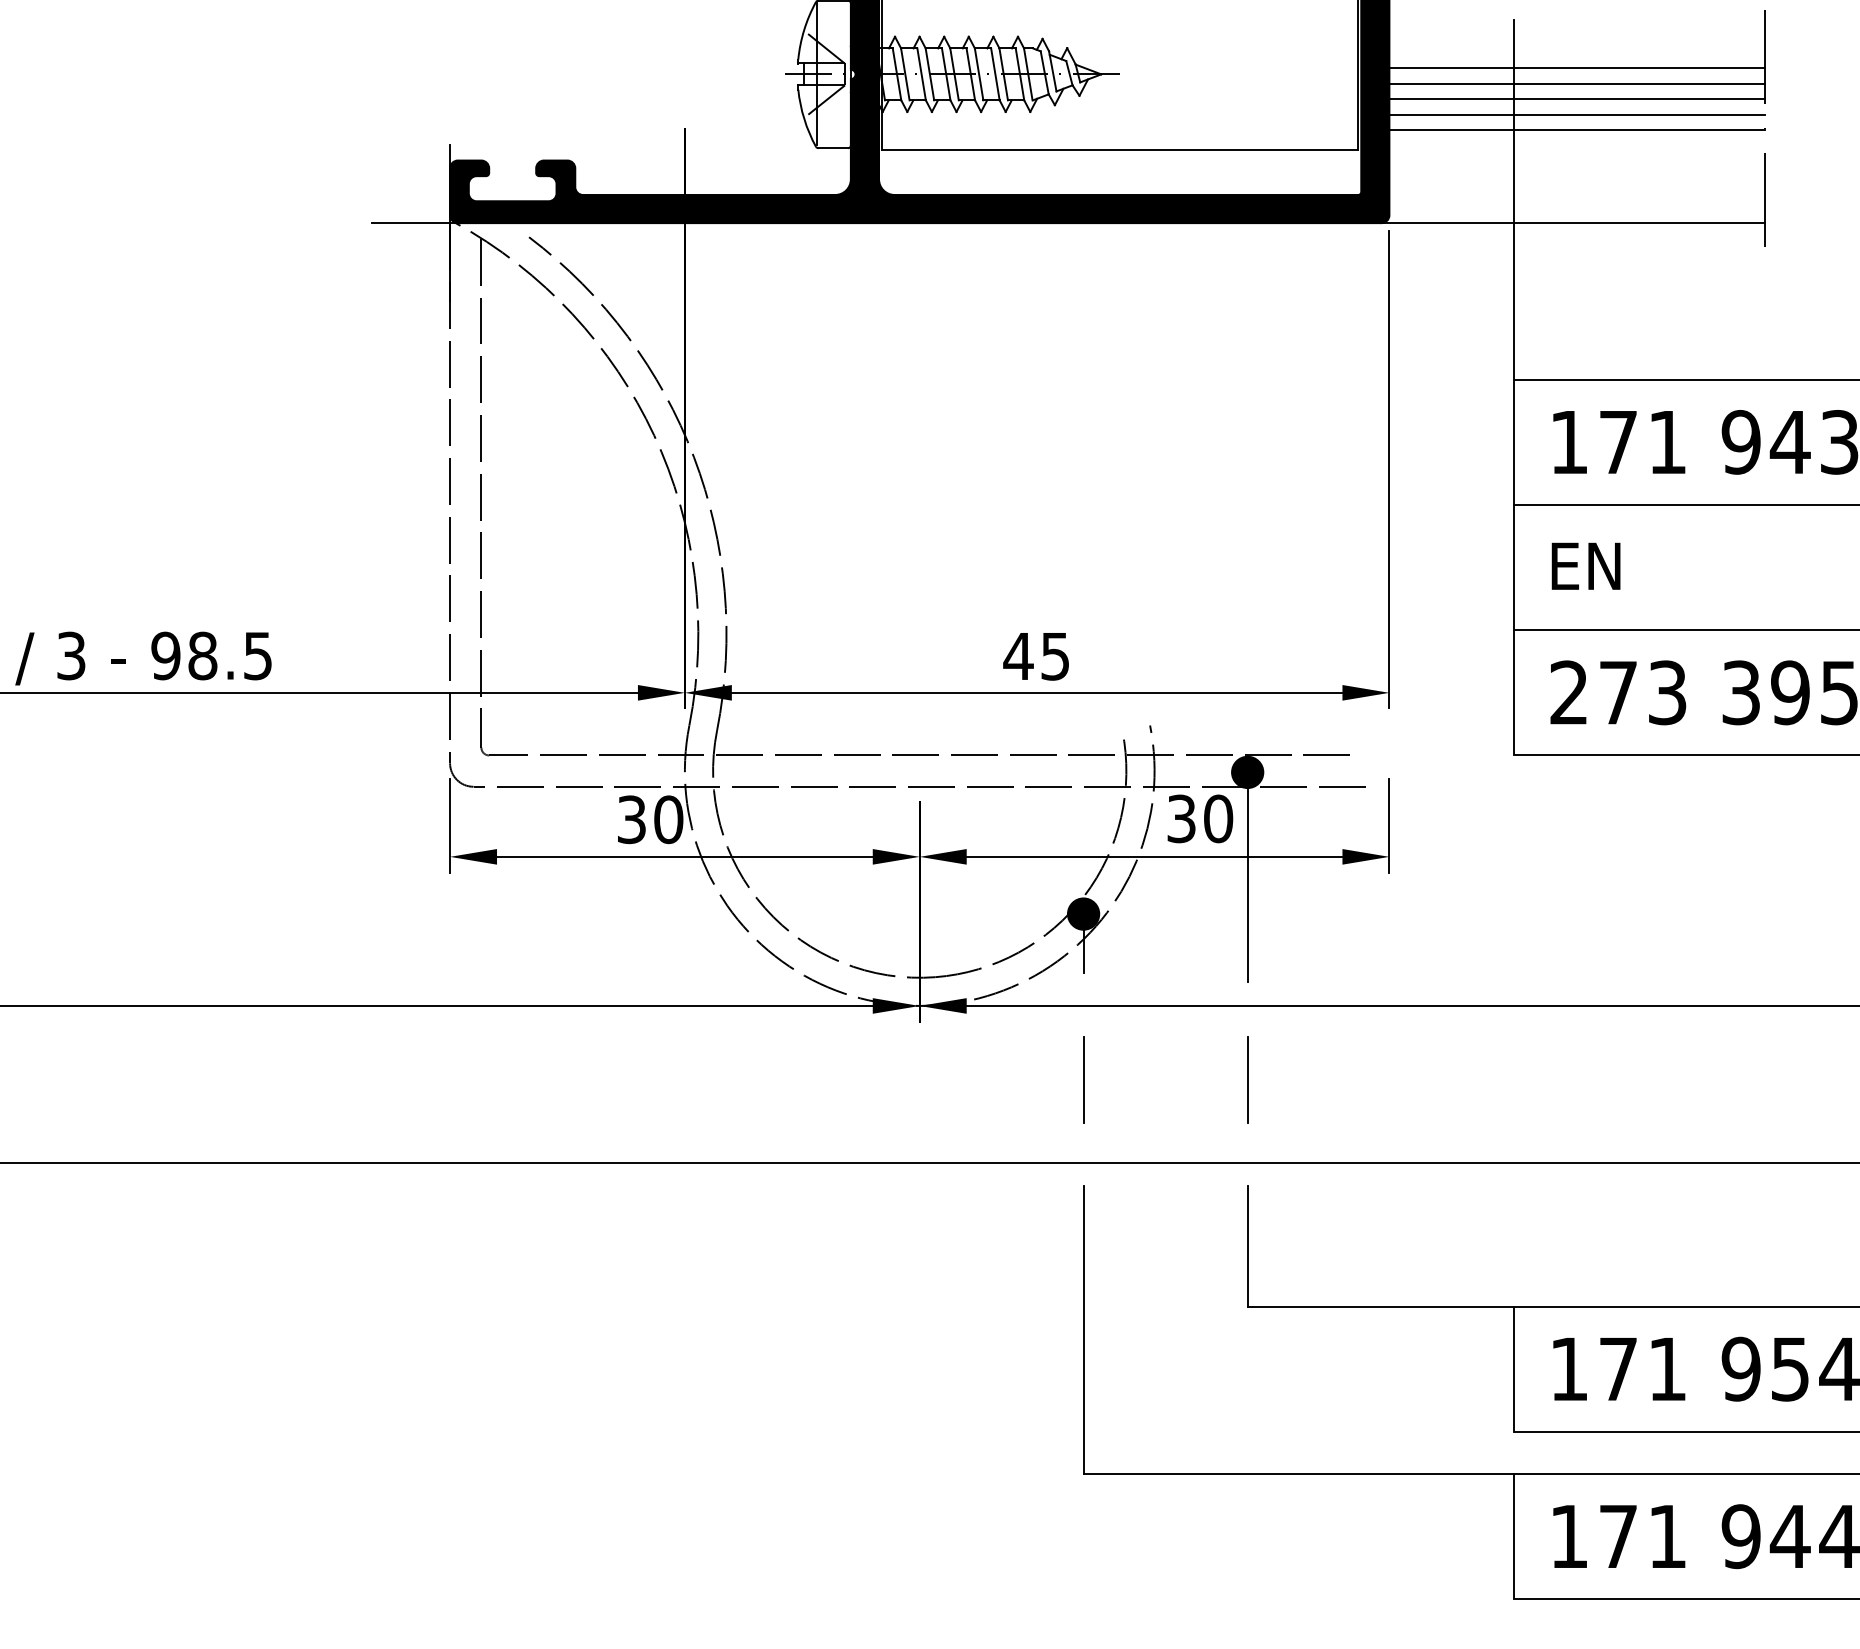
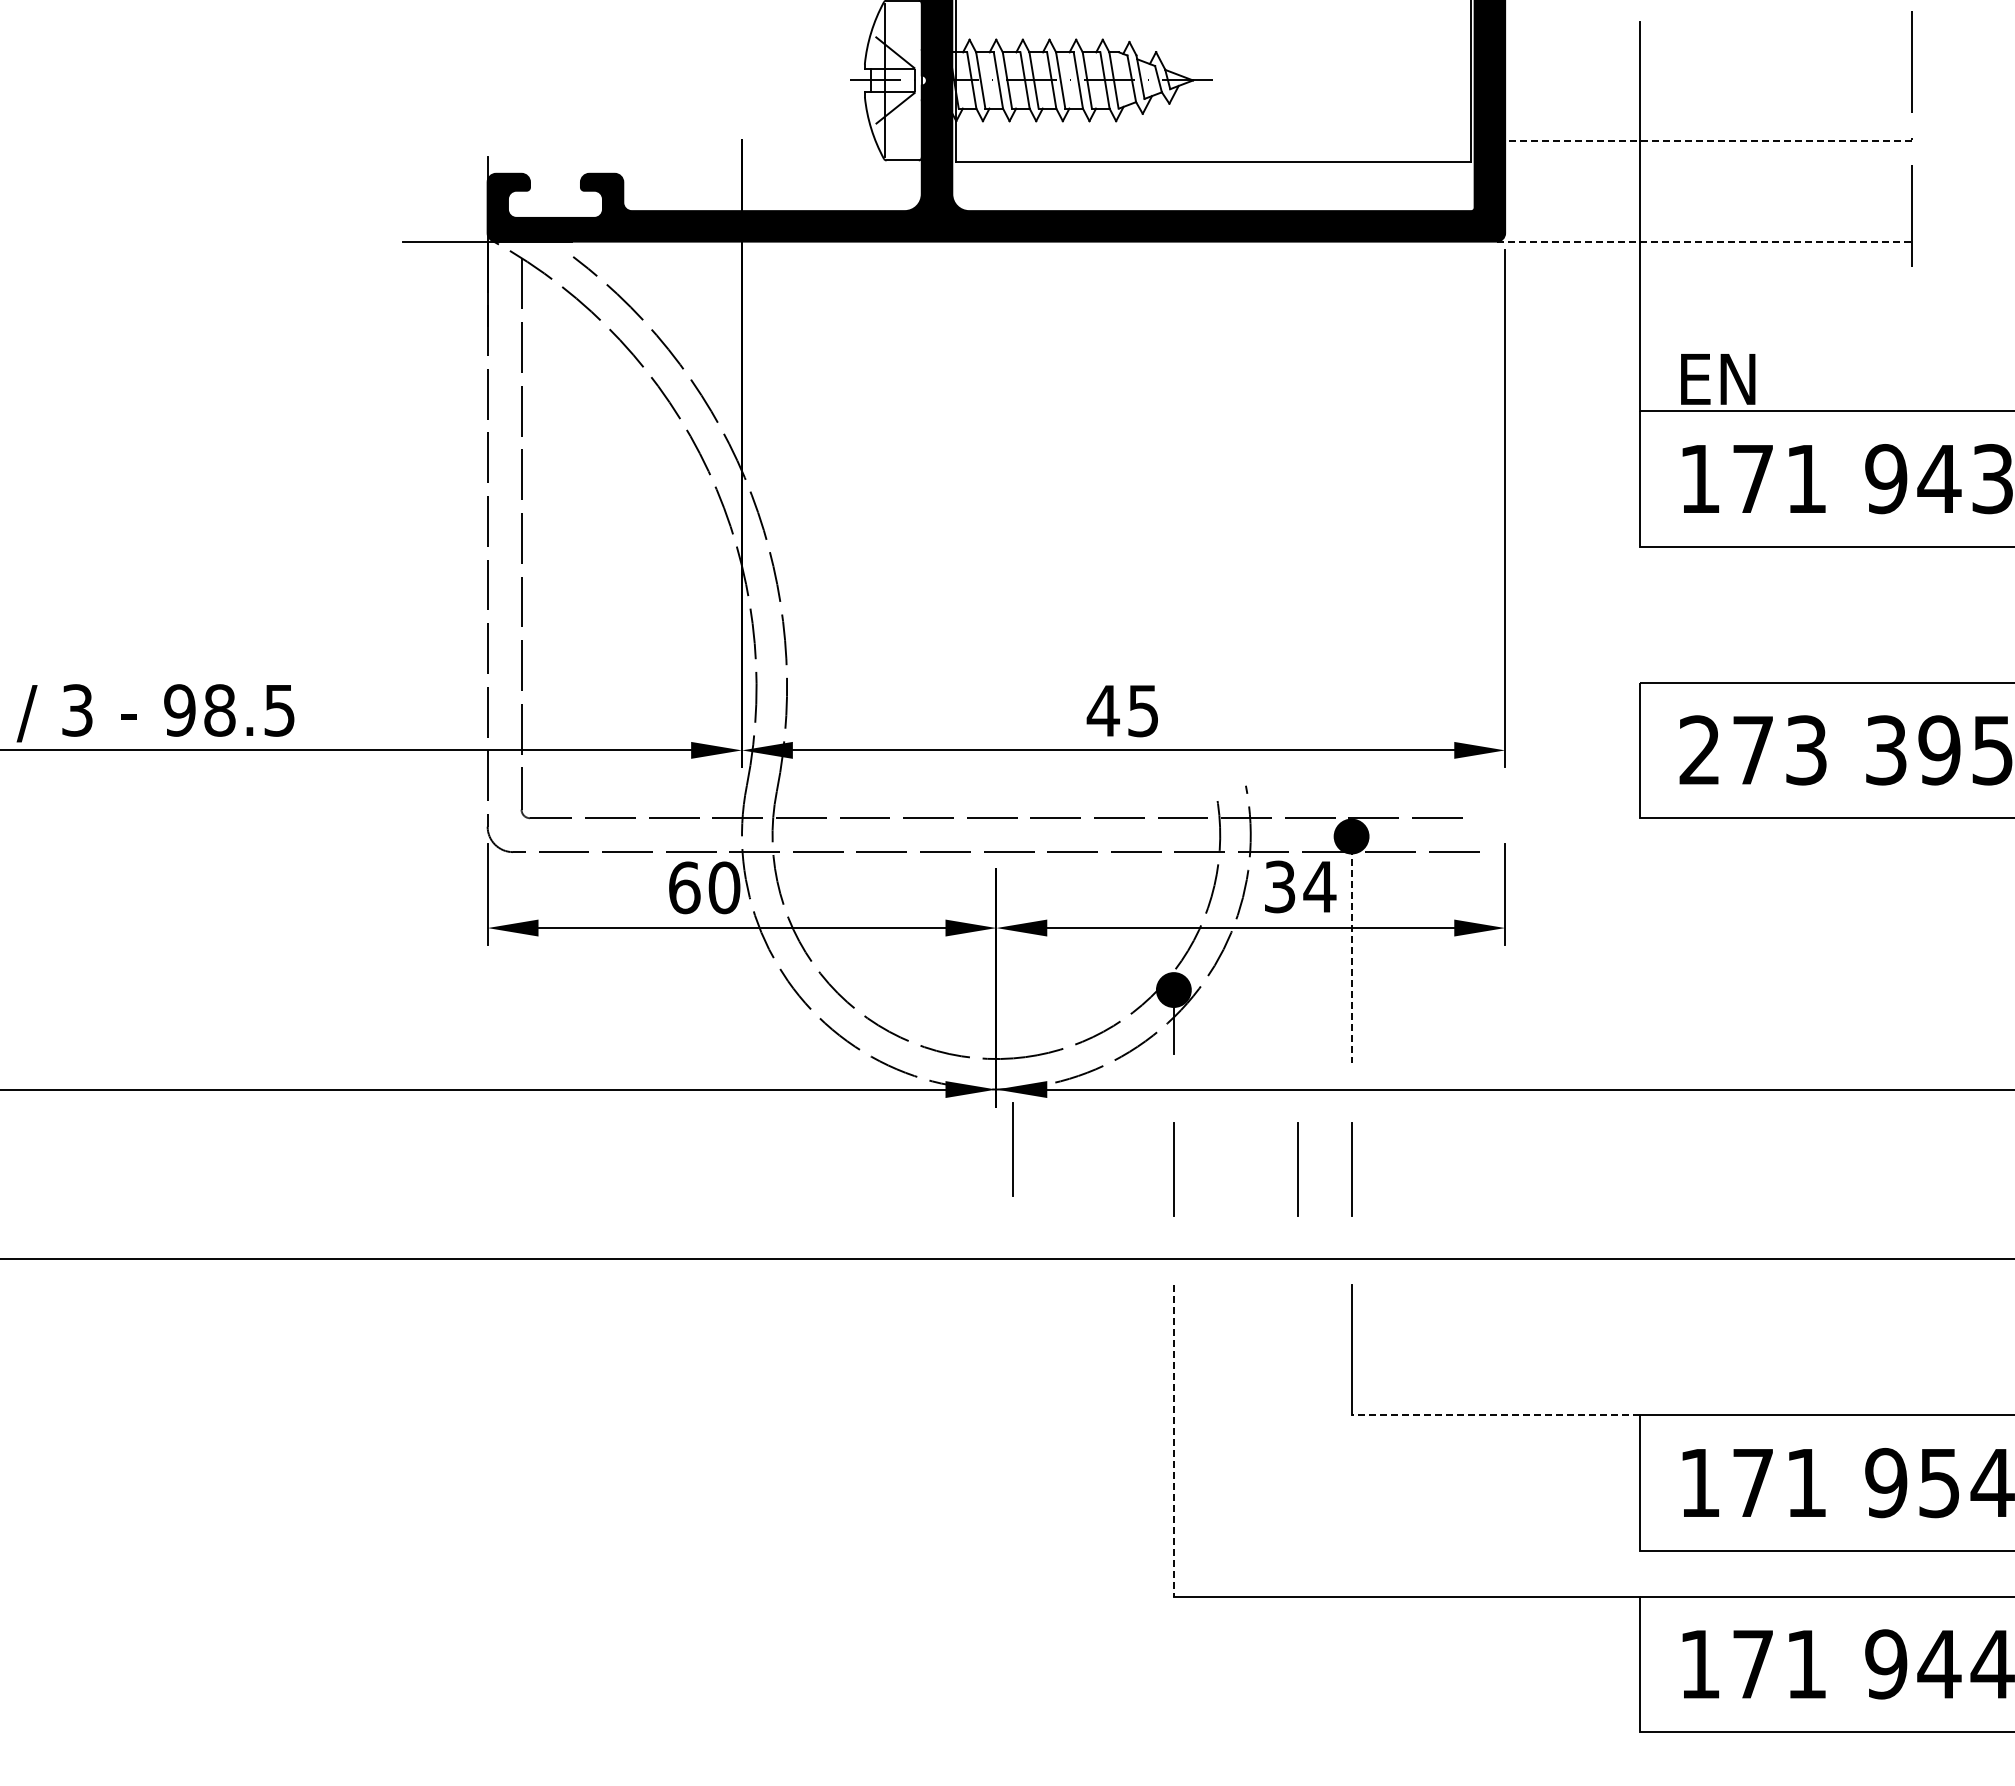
line: (1577, 67) -> (1708, 73), removed
line: (1577, 83) -> (1708, 90), removed
line: (1577, 99) -> (1708, 107), removed
line: (1577, 115) -> (1708, 124), removed
line: (1577, 130) -> (1708, 141), solid -> dashed
line: (1573, 223) -> (1704, 241), solid -> dashed
text: (1586, 566) -> (1718, 379), moved
line: (1513, 567) -> (1639, 614), removed
text: (1218, 818) -> (1319, 886), 30 -> 34
text: (631, 819) -> (684, 887), 30 -> 60
line: (1247, 877) -> (1351, 950), solid -> dashed
line: (934, 1061) -> (1012, 1149), added
line: (1197, 1079) -> (1297, 1169), added
line: (1380, 1306) -> (1495, 1415), solid -> dashed
line: (1083, 1329) -> (1173, 1440), solid -> dashed

